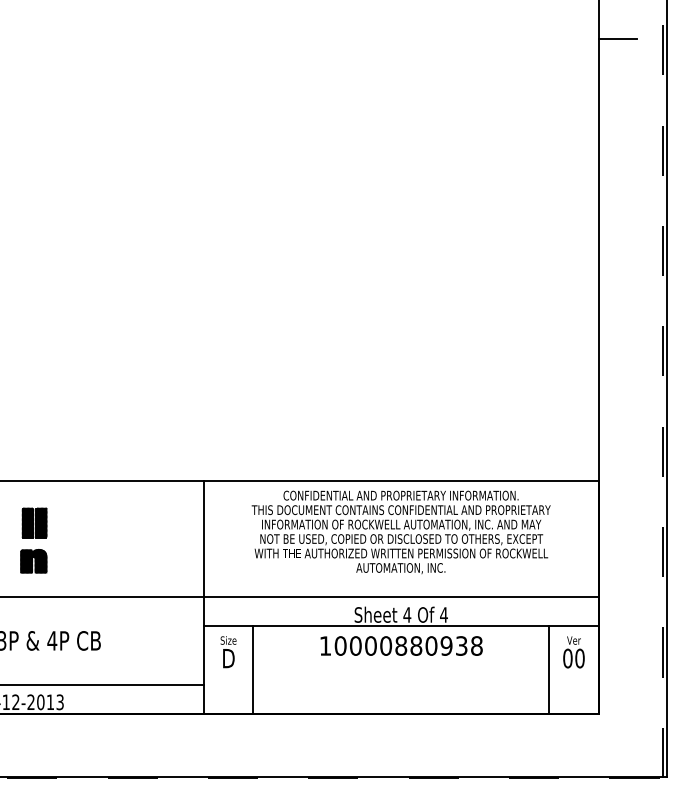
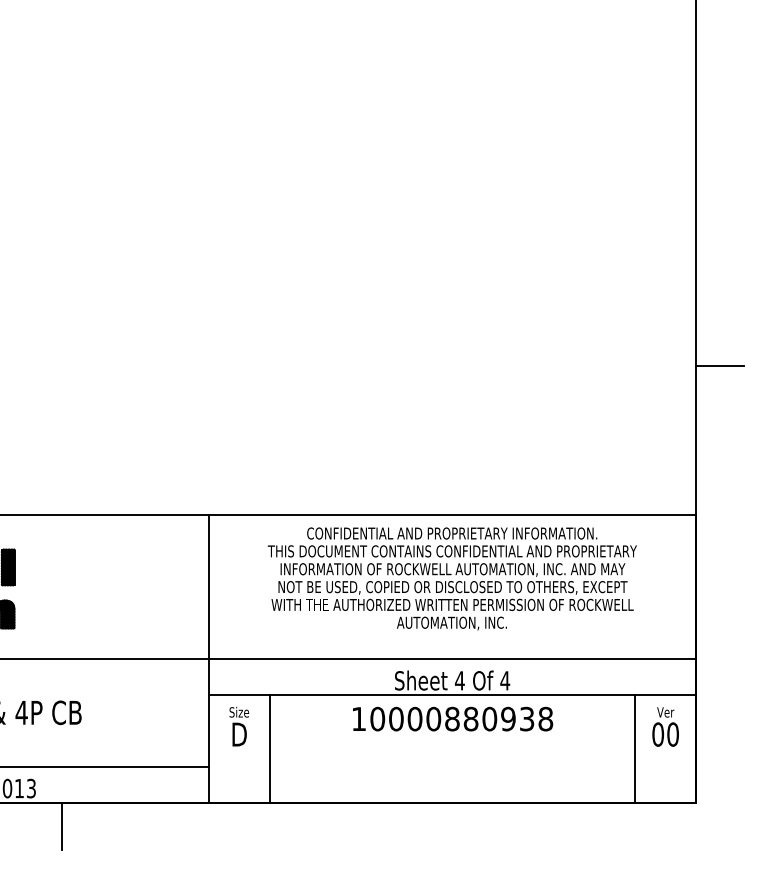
line: (617, 360) -> (719, 366), added
line: (84, 732) -> (61, 825), added

